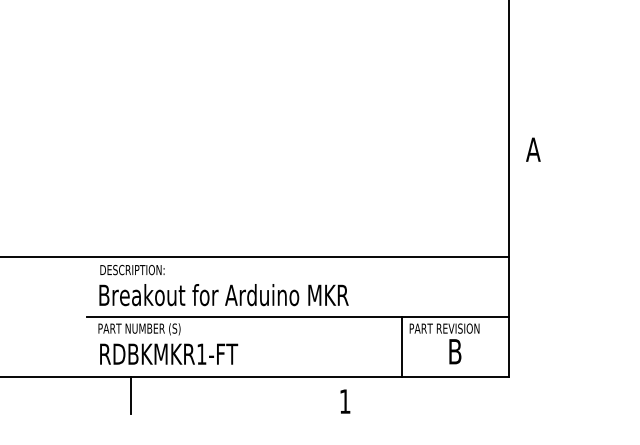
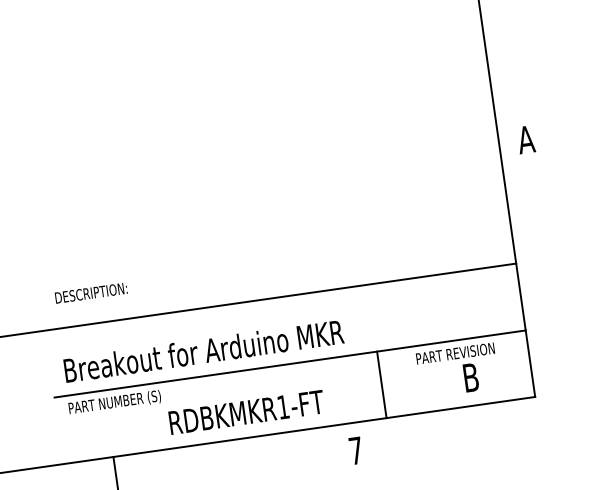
text: (132, 270) -> (91, 293), moved
line: (402, 346) -> (382, 384), moved
text: (169, 353) -> (247, 411), moved
text: (345, 401) -> (356, 450), 1 -> 7

